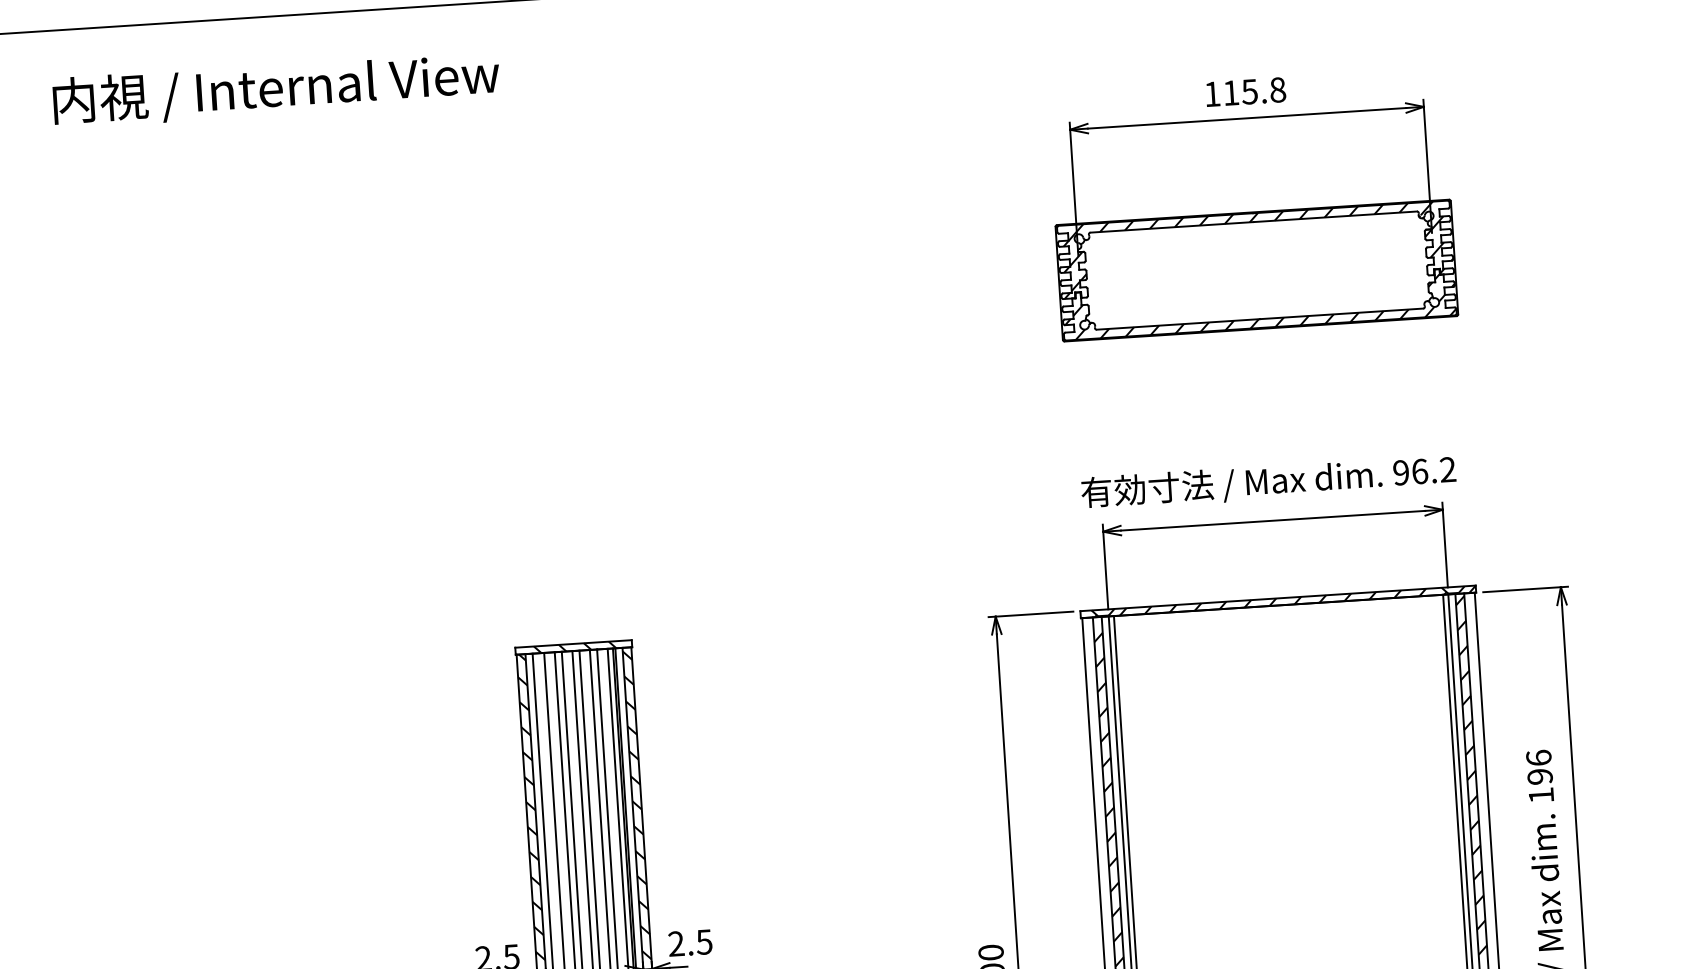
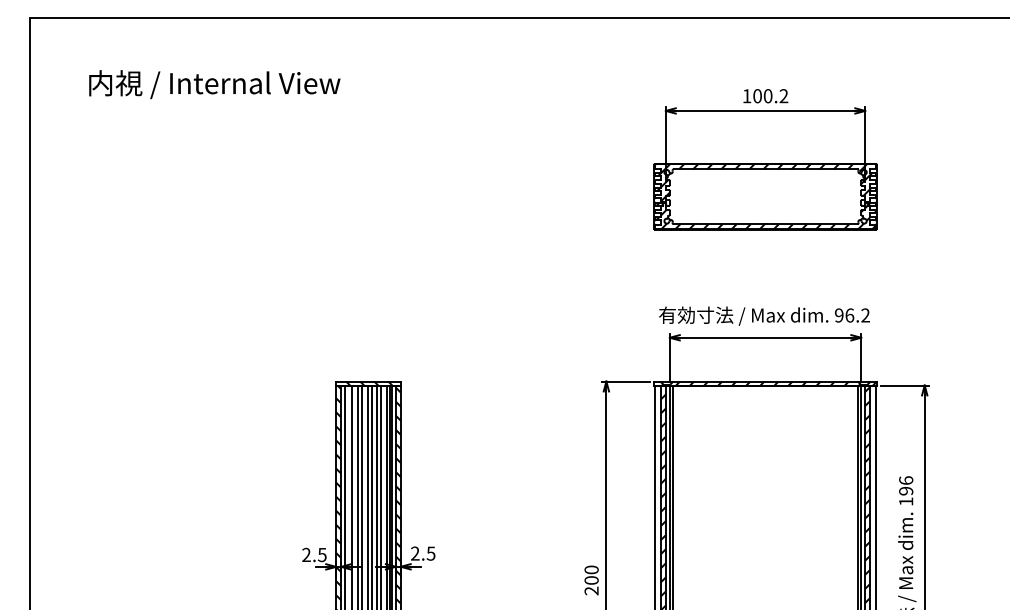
text: (275, 89) -> (214, 84), moved
text: (1254, 92) -> (770, 96), 115.8 -> 100.2

